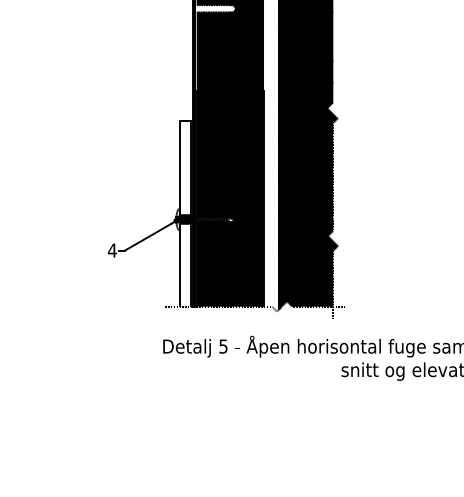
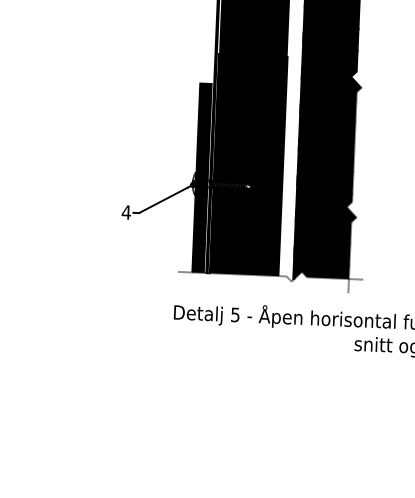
fill: (184, 213) -> (201, 177), added

